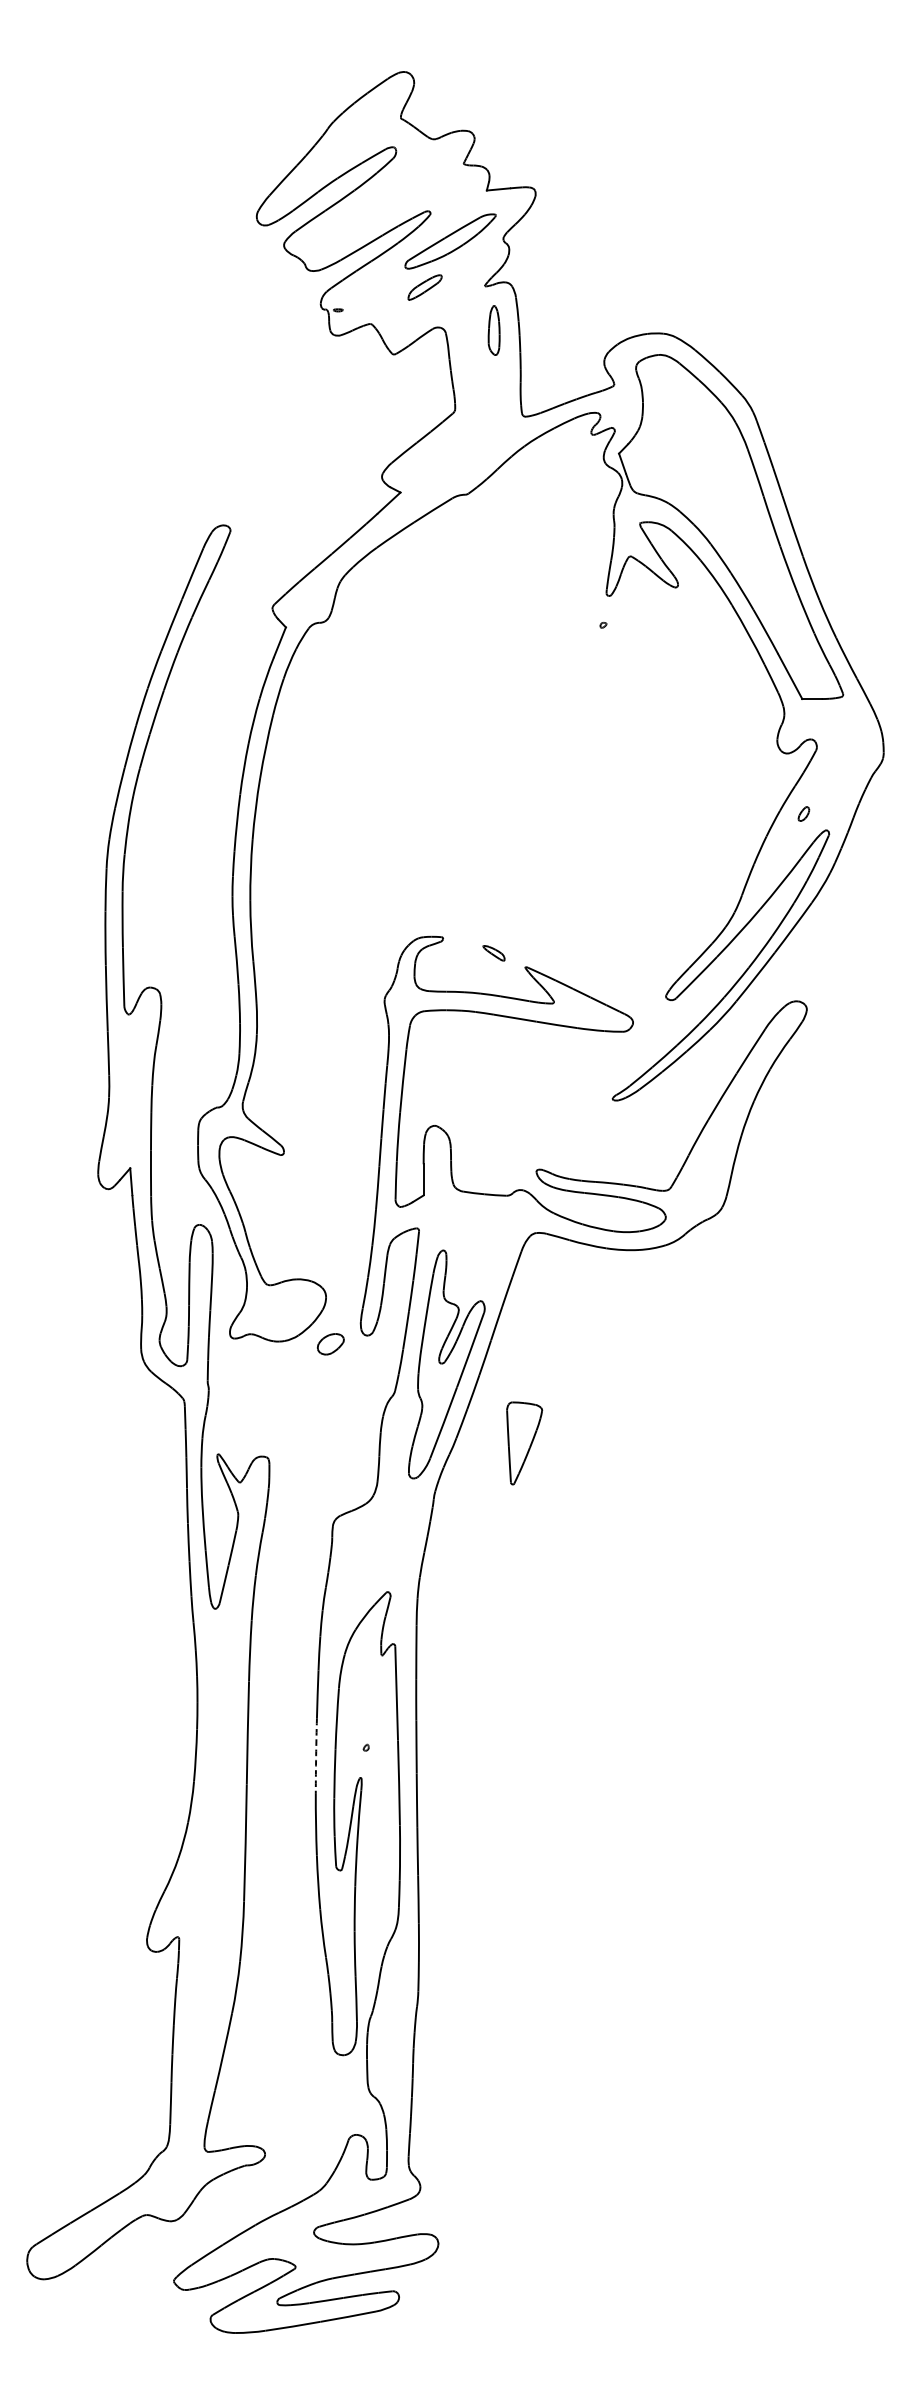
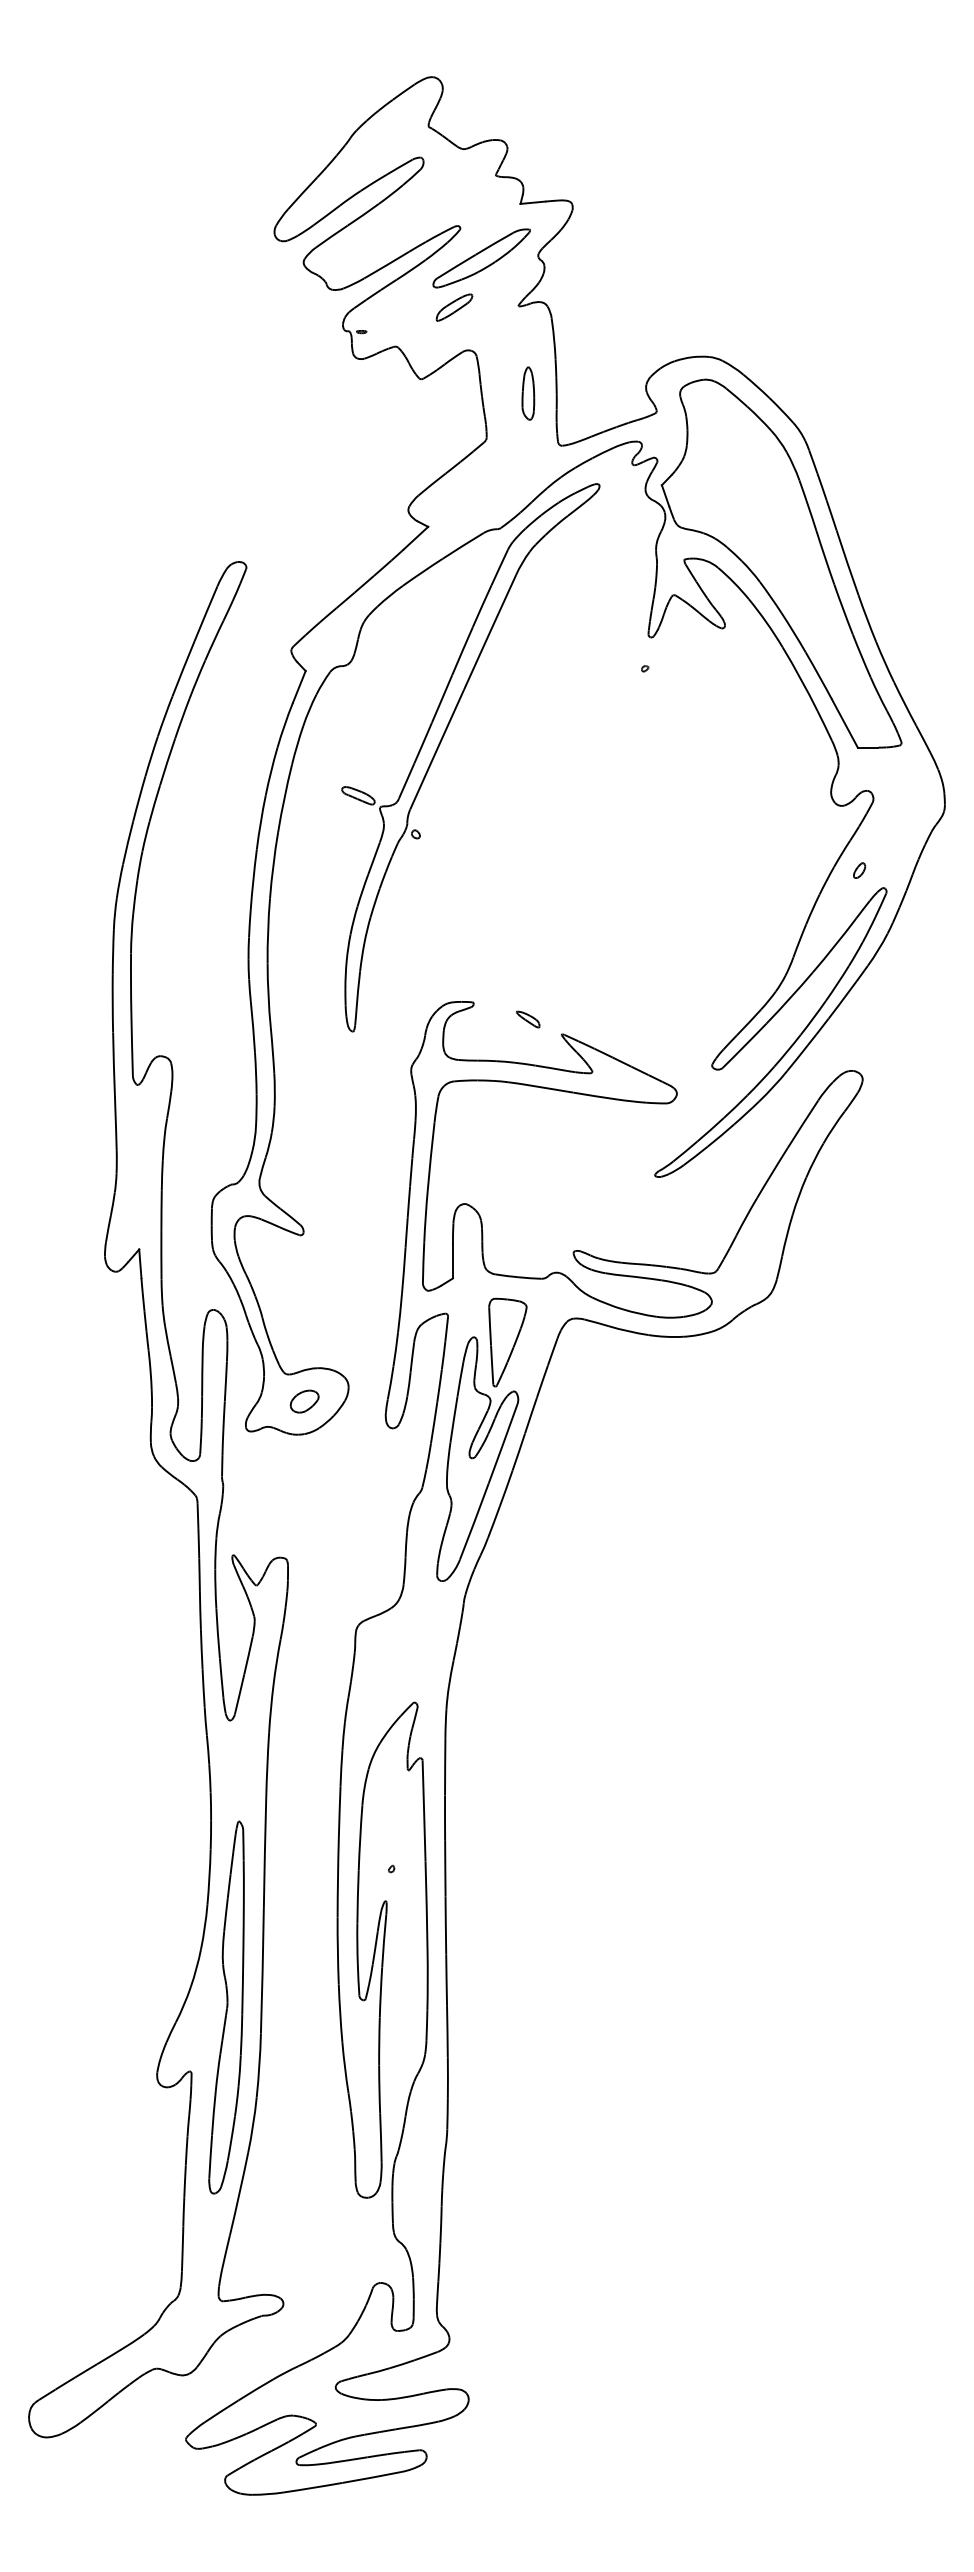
part: (494, 330) -> (528, 393), moved
part: (412, 694) -> (441, 742), added
part: (330, 1344) -> (304, 1401), moved
part: (524, 1443) -> (507, 1342), moved
arc: (315, 1755) -> (337, 1877), dashed -> solid
part: (211, 1877) -> (226, 2007), added

